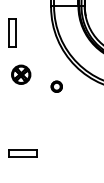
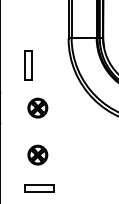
part: (56, 86) -> (74, 120), removed
part: (20, 119) -> (37, 154), added

